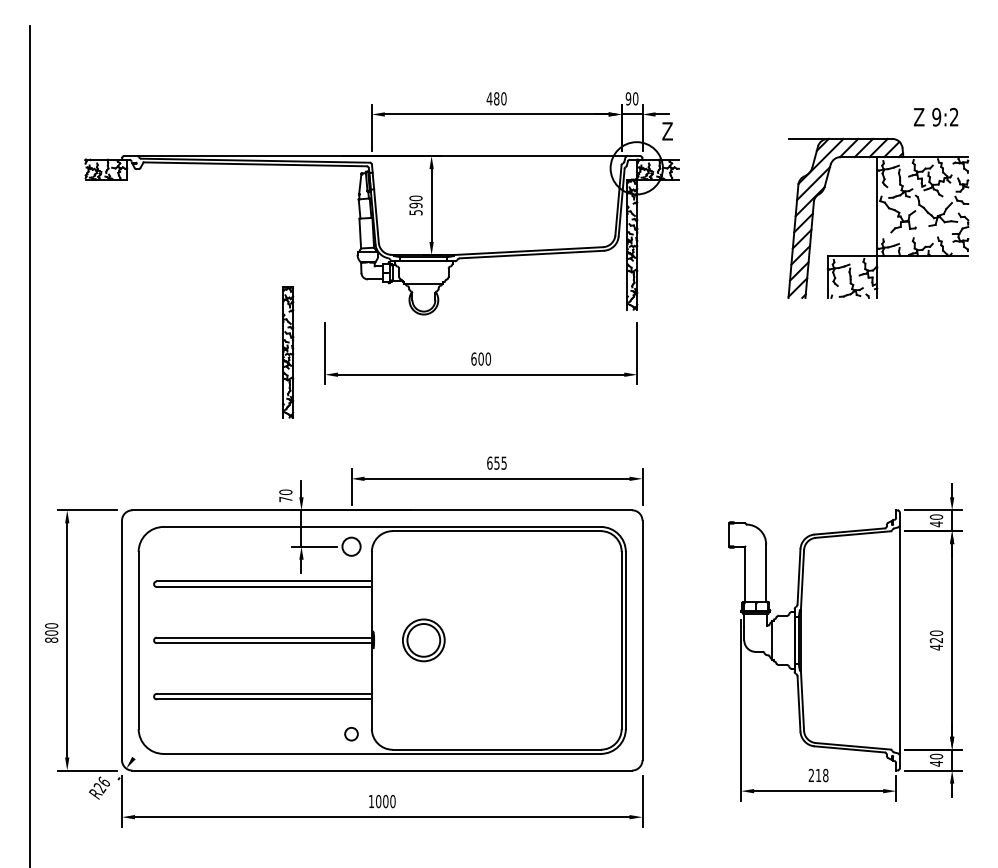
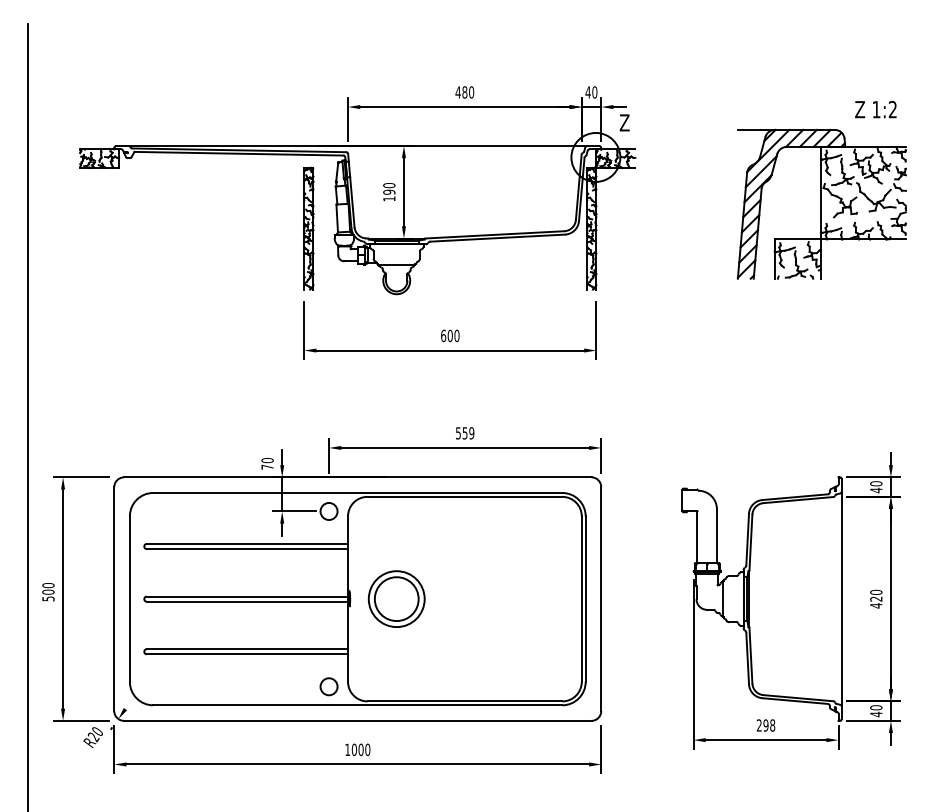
text: (627, 98) -> (587, 92), 90 -> 40
text: (936, 117) -> (876, 109), 9:2 -> 1:2
text: (416, 212) -> (389, 198), 590 -> 190
part: (287, 352) -> (308, 228), moved
text: (496, 463) -> (464, 433), 655 -> 559
text: (51, 639) -> (48, 598), 800 -> 500
part: (423, 639) -> (396, 598), size x1.43
circle: (350, 733) -> (328, 686), size x1.43
text: (818, 775) -> (765, 725), 218 -> 298
text: (104, 779) -> (97, 729), R26 -> R20

